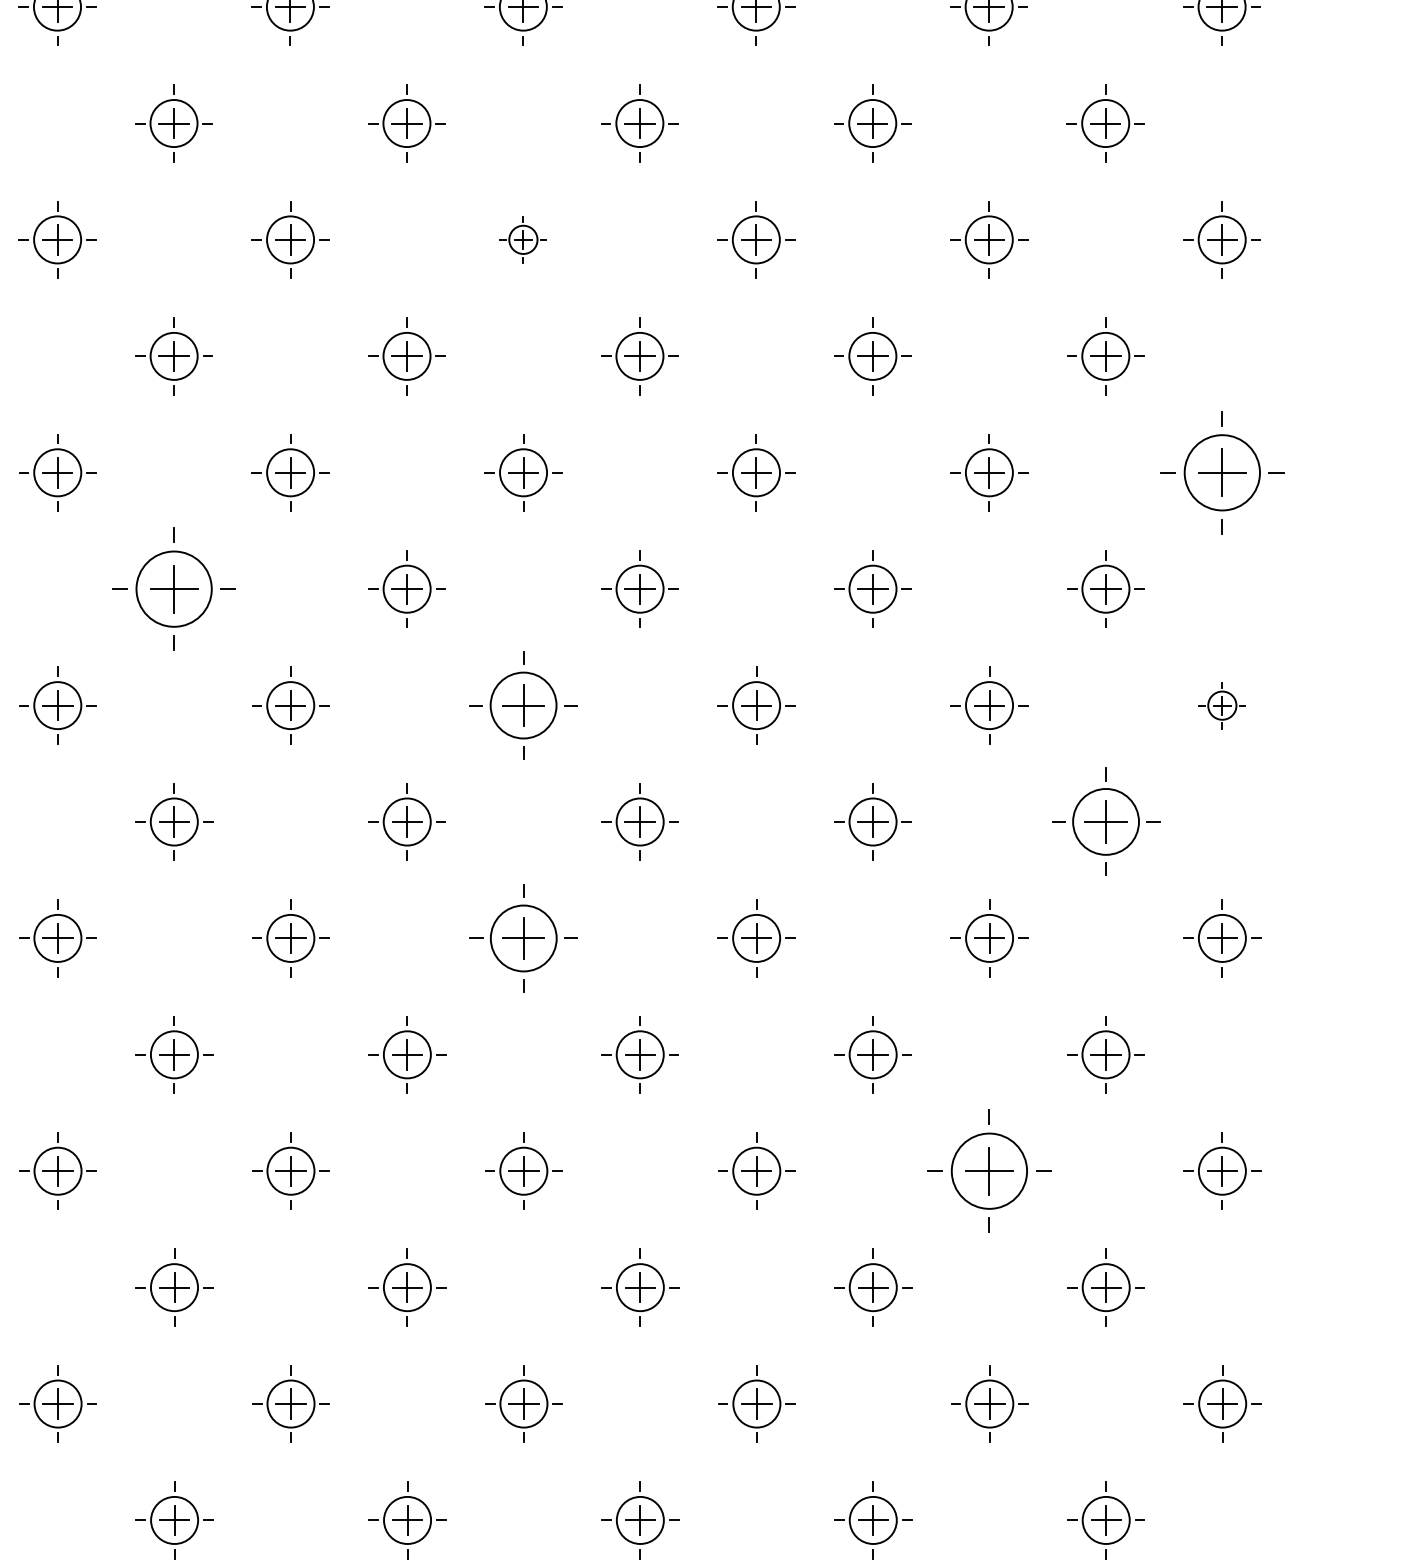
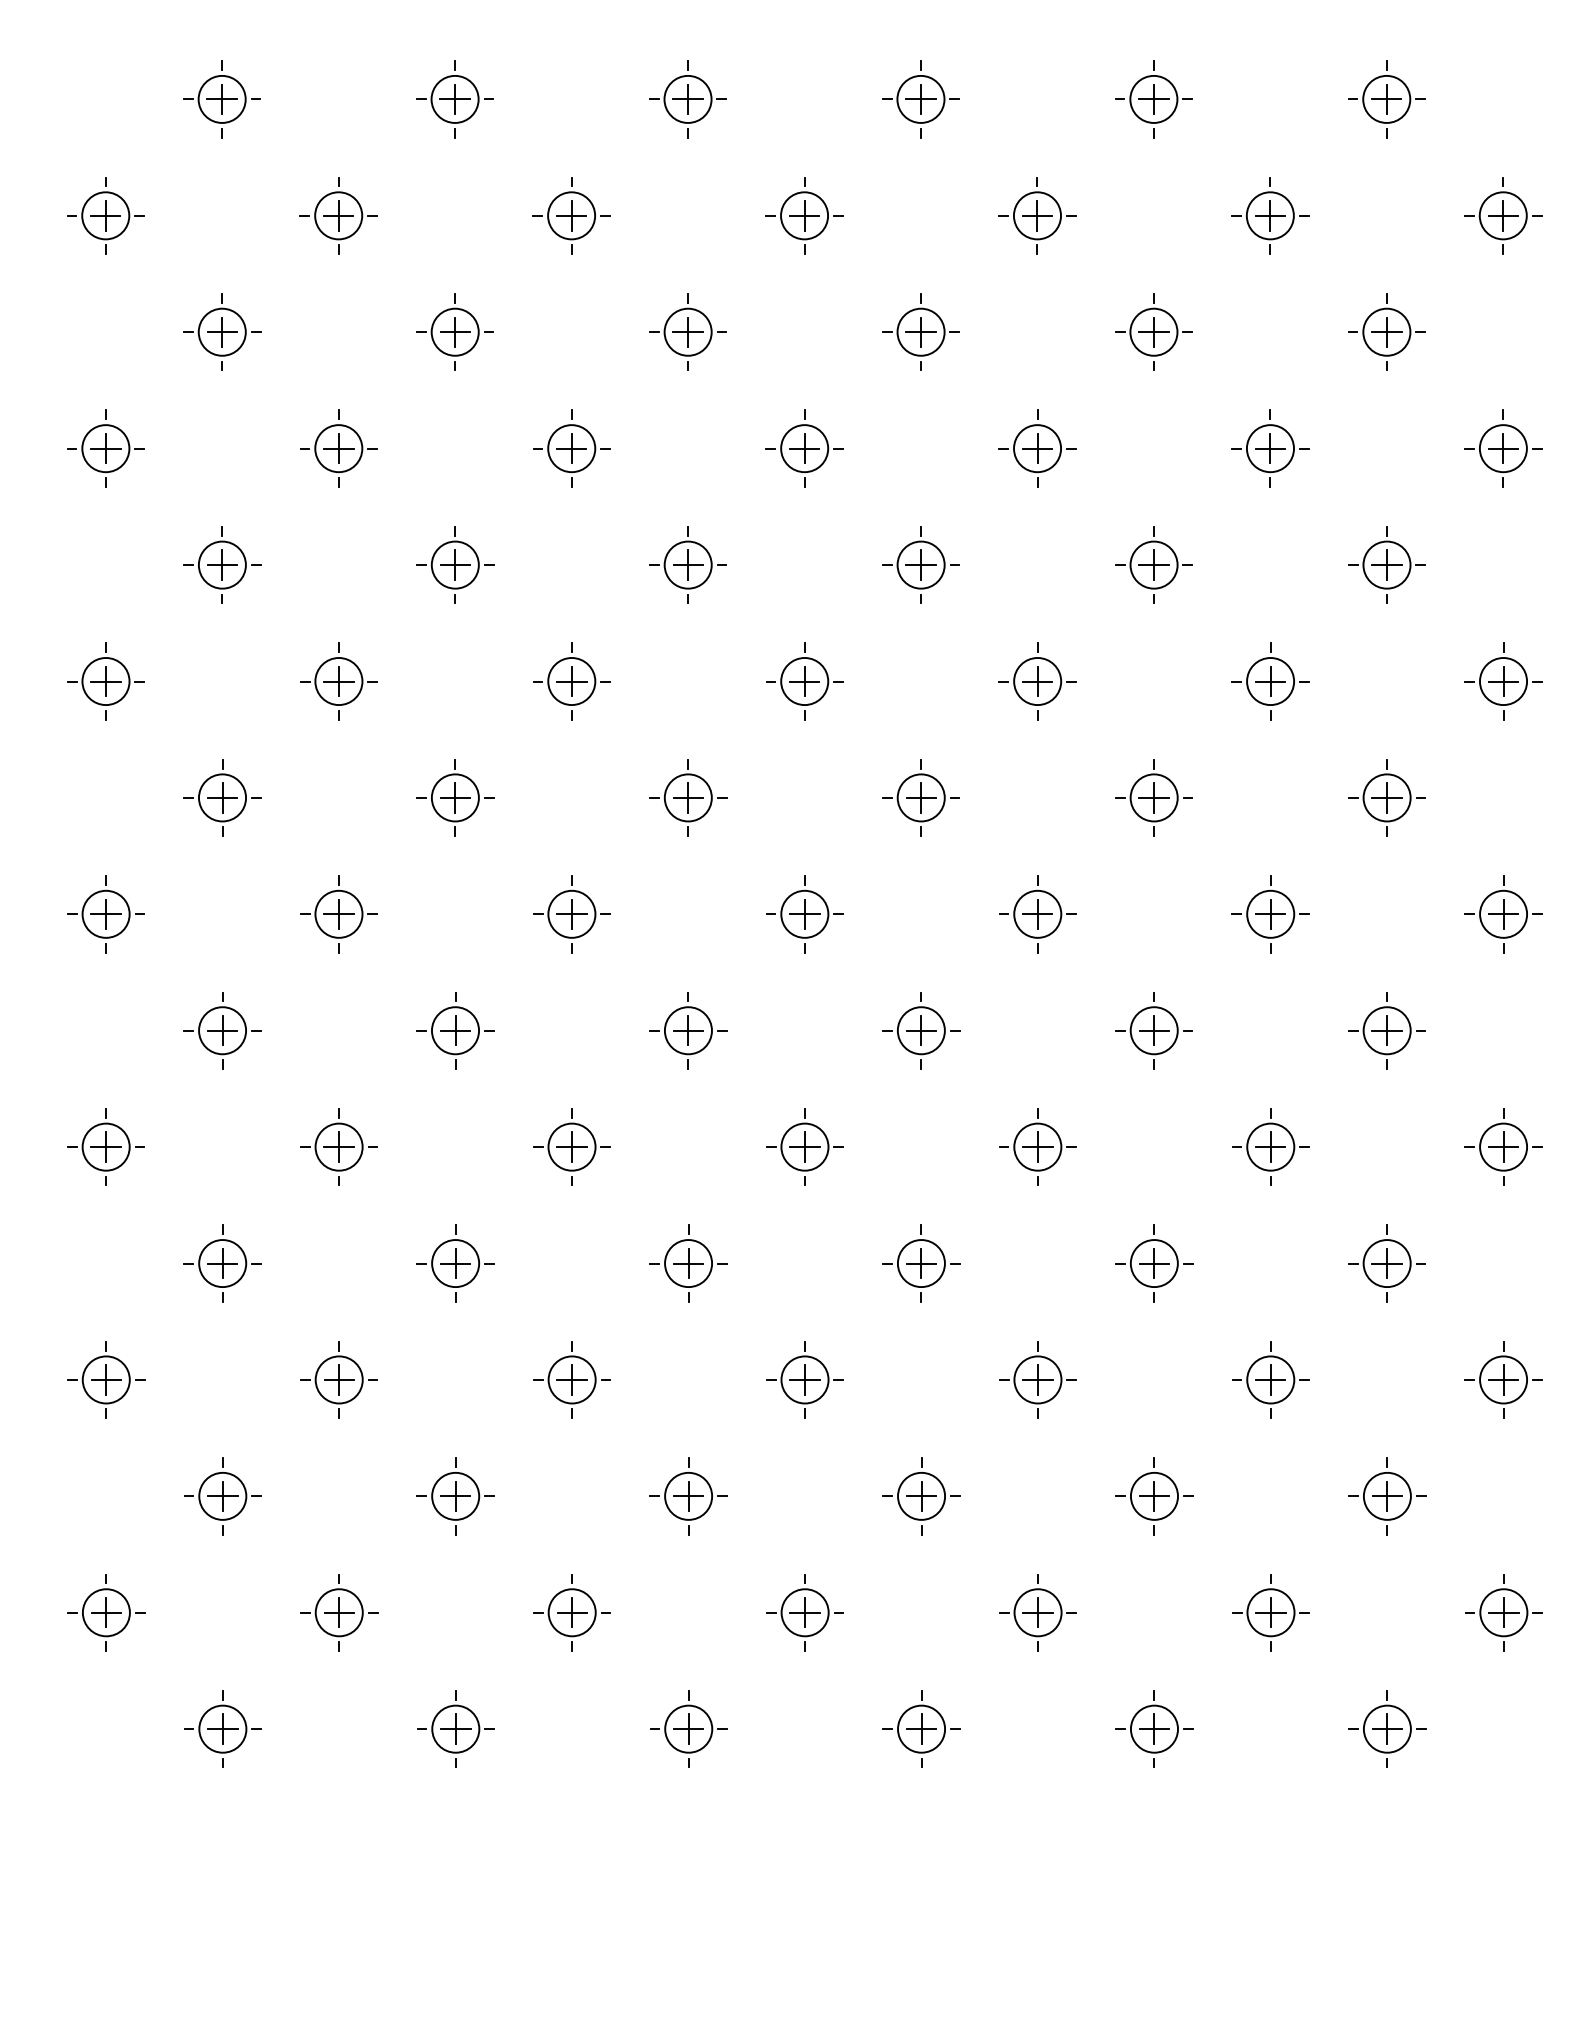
part: (523, 239) -> (804, 448), size x1.67
part: (1222, 472) -> (1503, 681), size x0.62
part: (174, 588) -> (455, 797), size x0.62
part: (523, 705) -> (804, 914), size x0.71
part: (1222, 705) -> (1503, 914), size x1.67
part: (1105, 821) -> (1386, 1030), size x0.71
part: (523, 937) -> (804, 1146), size x0.71
part: (989, 1170) -> (1270, 1379), size x0.62

